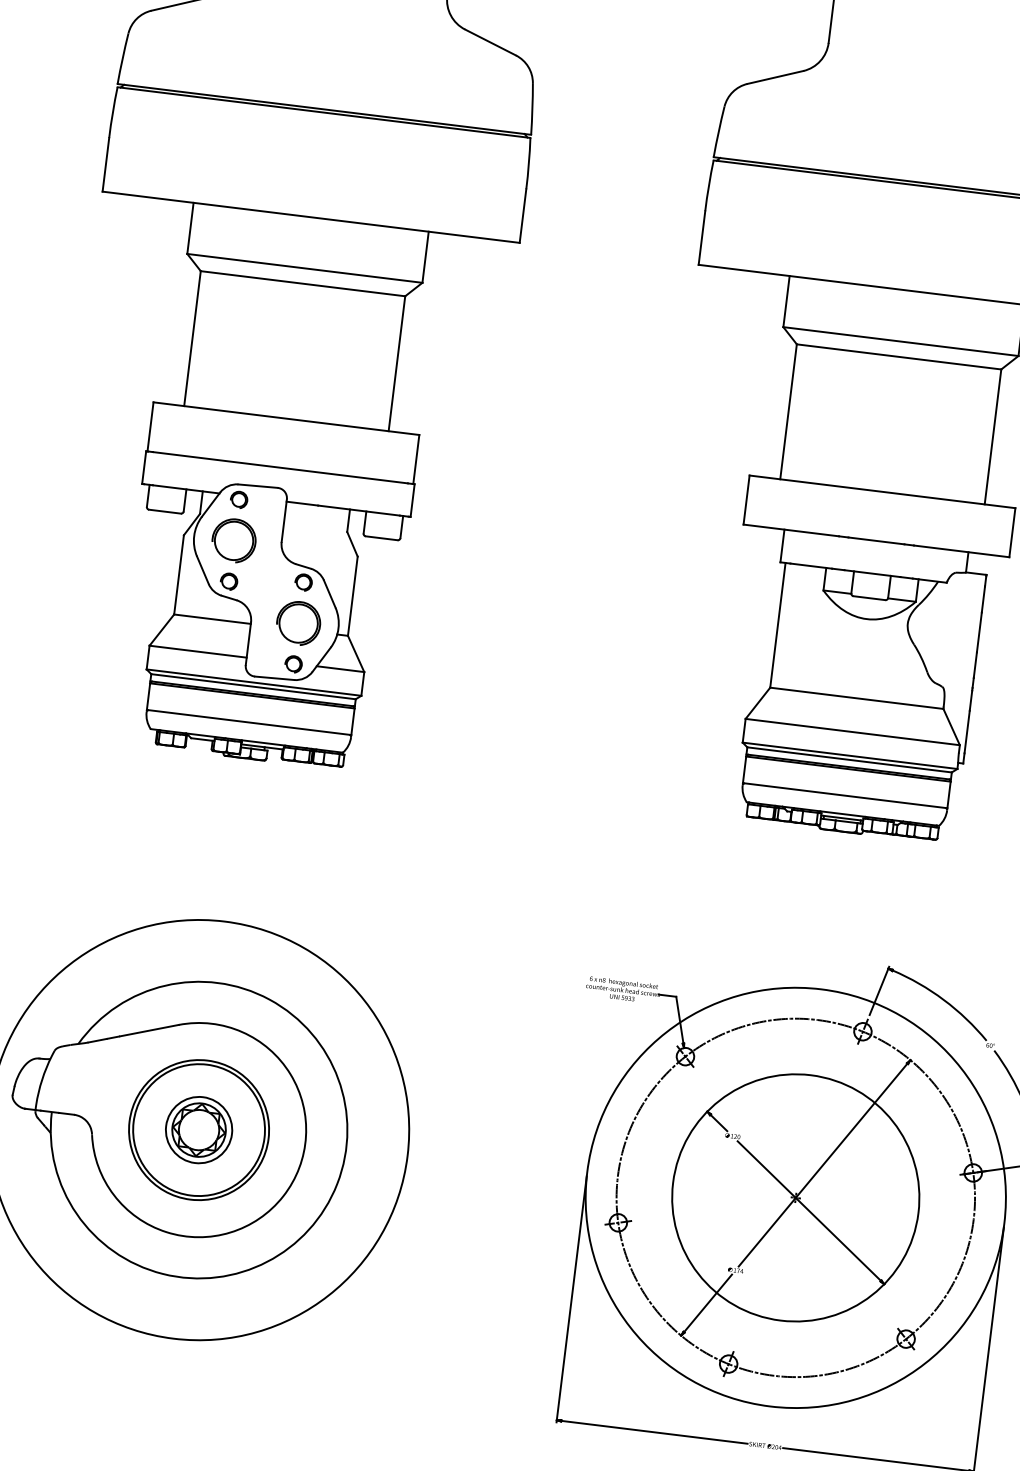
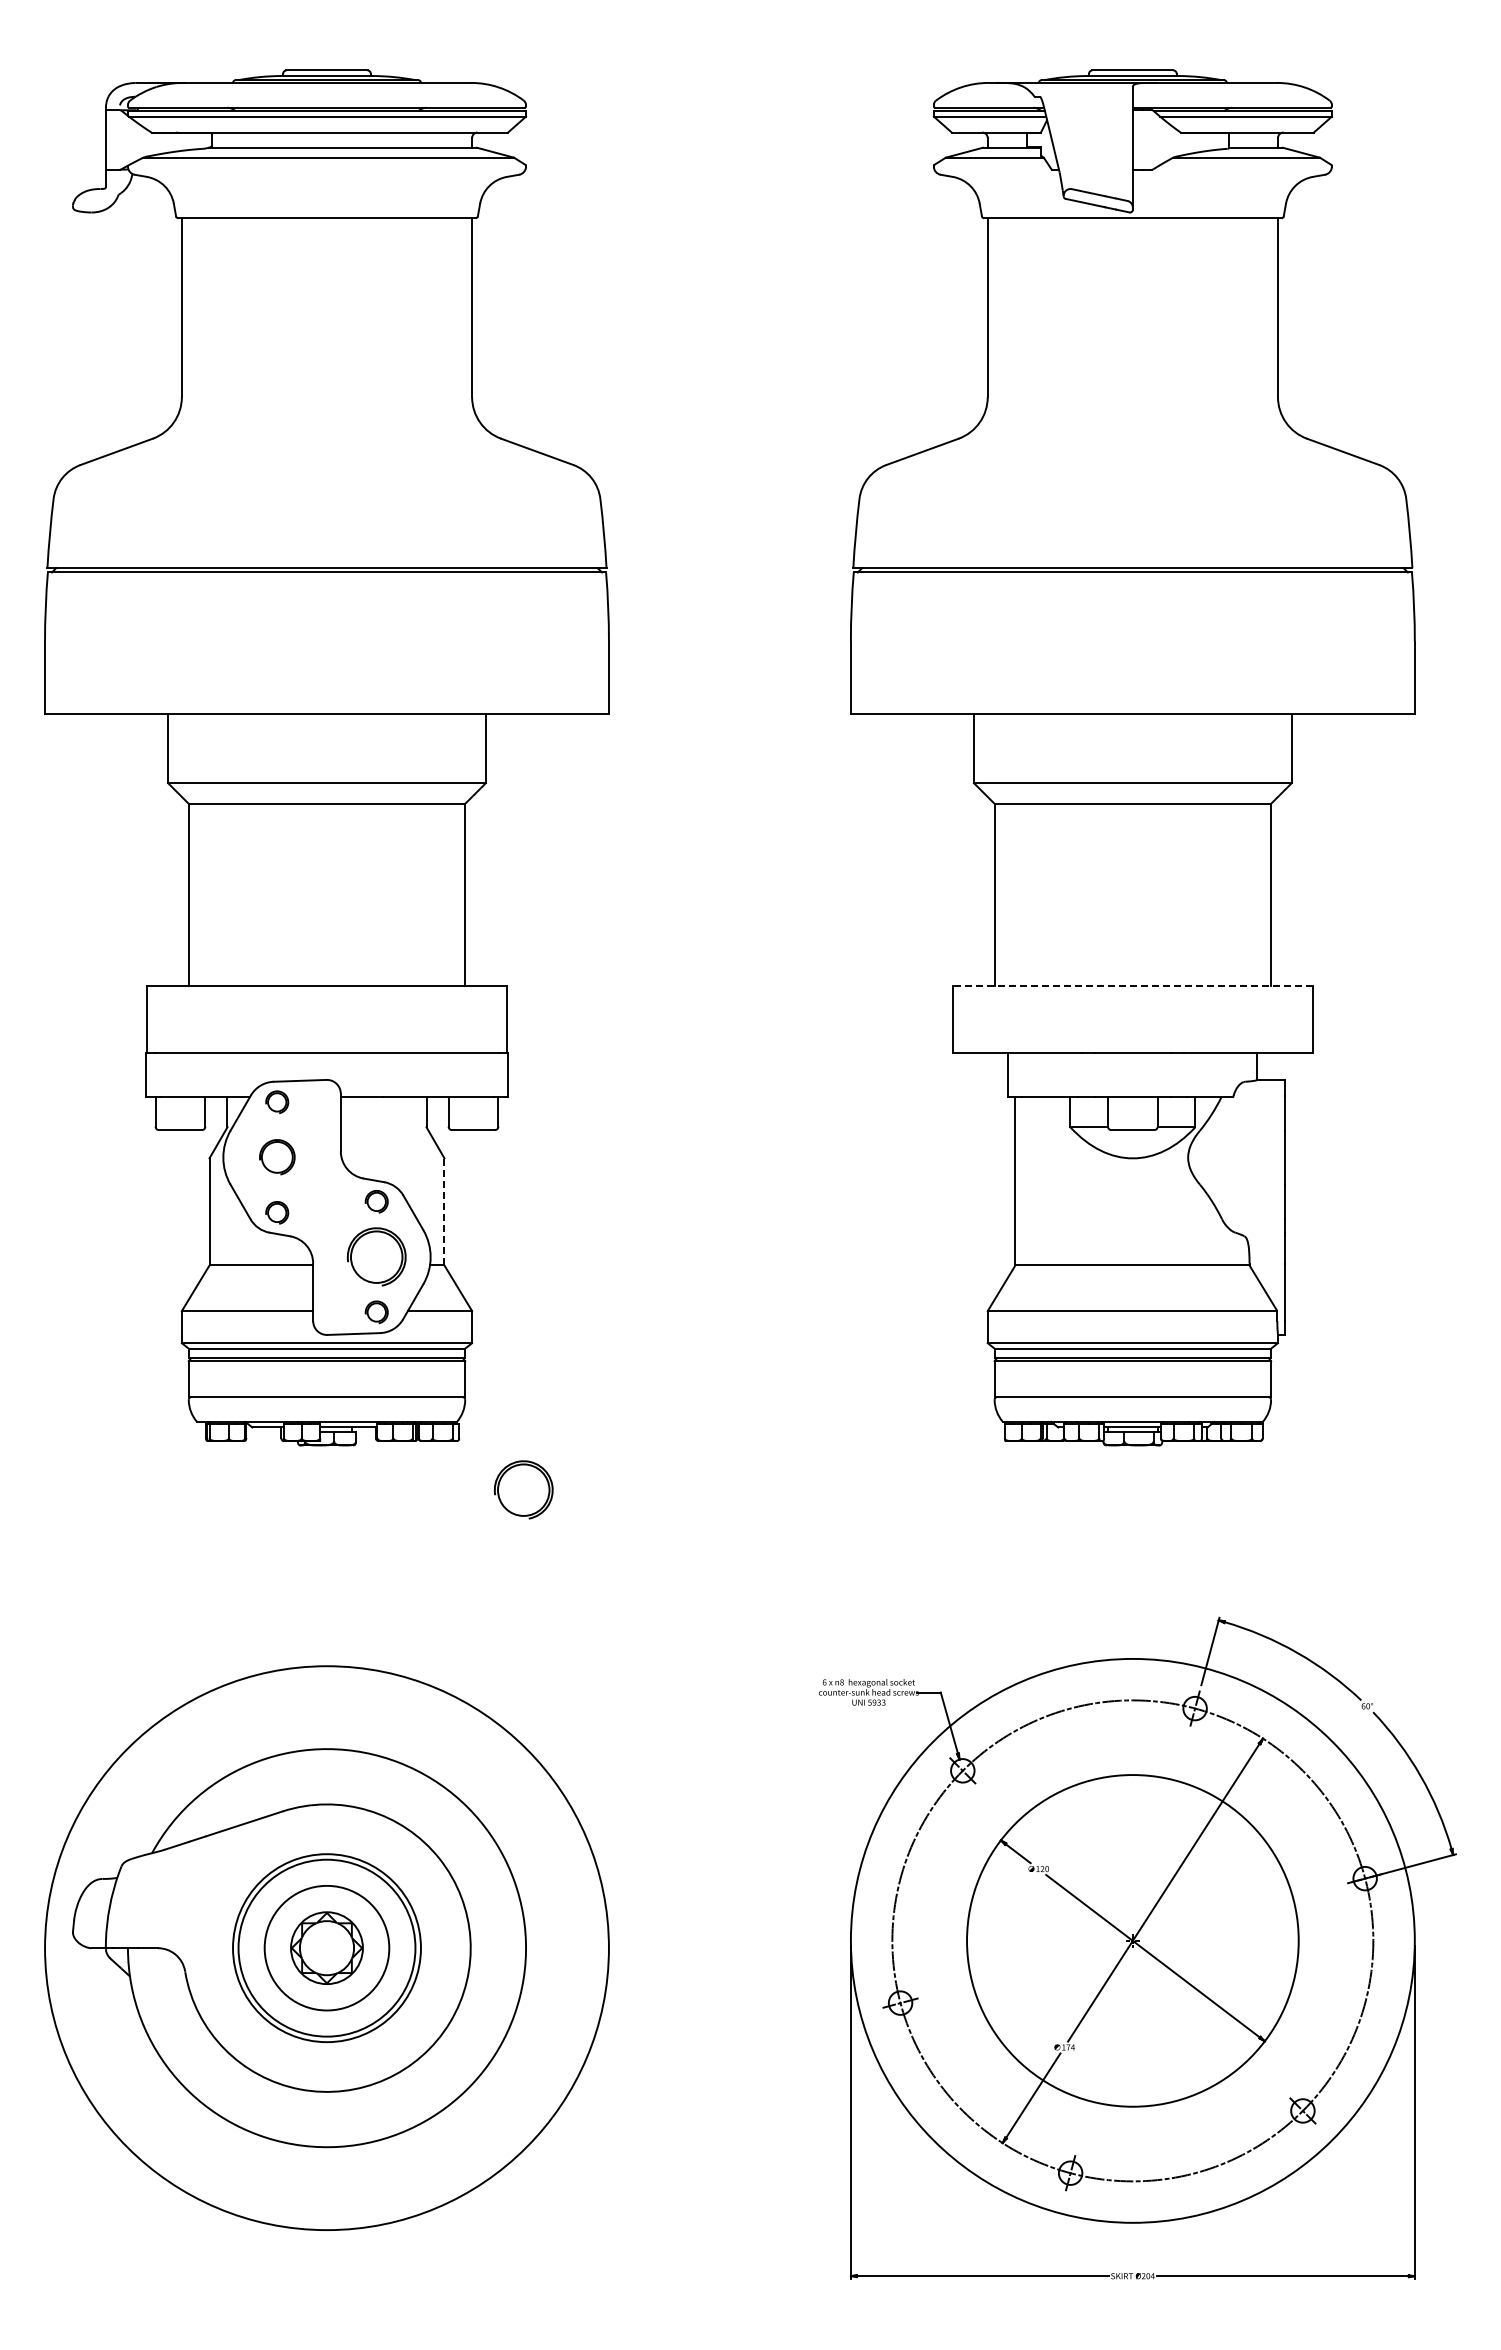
line: (882, 491) -> (1132, 986), solid -> dashed
part: (234, 540) -> (277, 1156), size x0.6
line: (352, 595) -> (444, 1211), solid -> dashed
part: (386, 808) -> (523, 1489), added
circle: (198, 1129) -> (326, 1947), size x1.4

